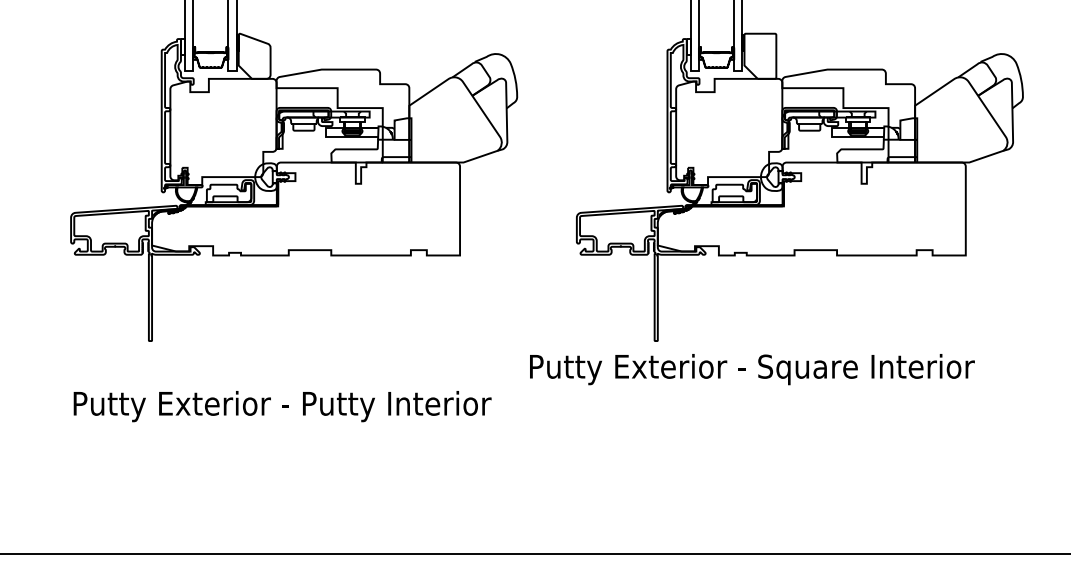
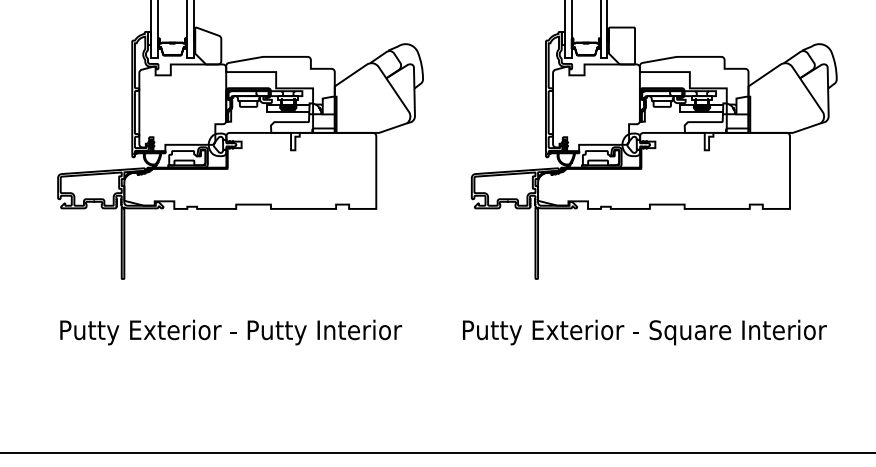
text: (752, 369) -> (644, 332), moved

